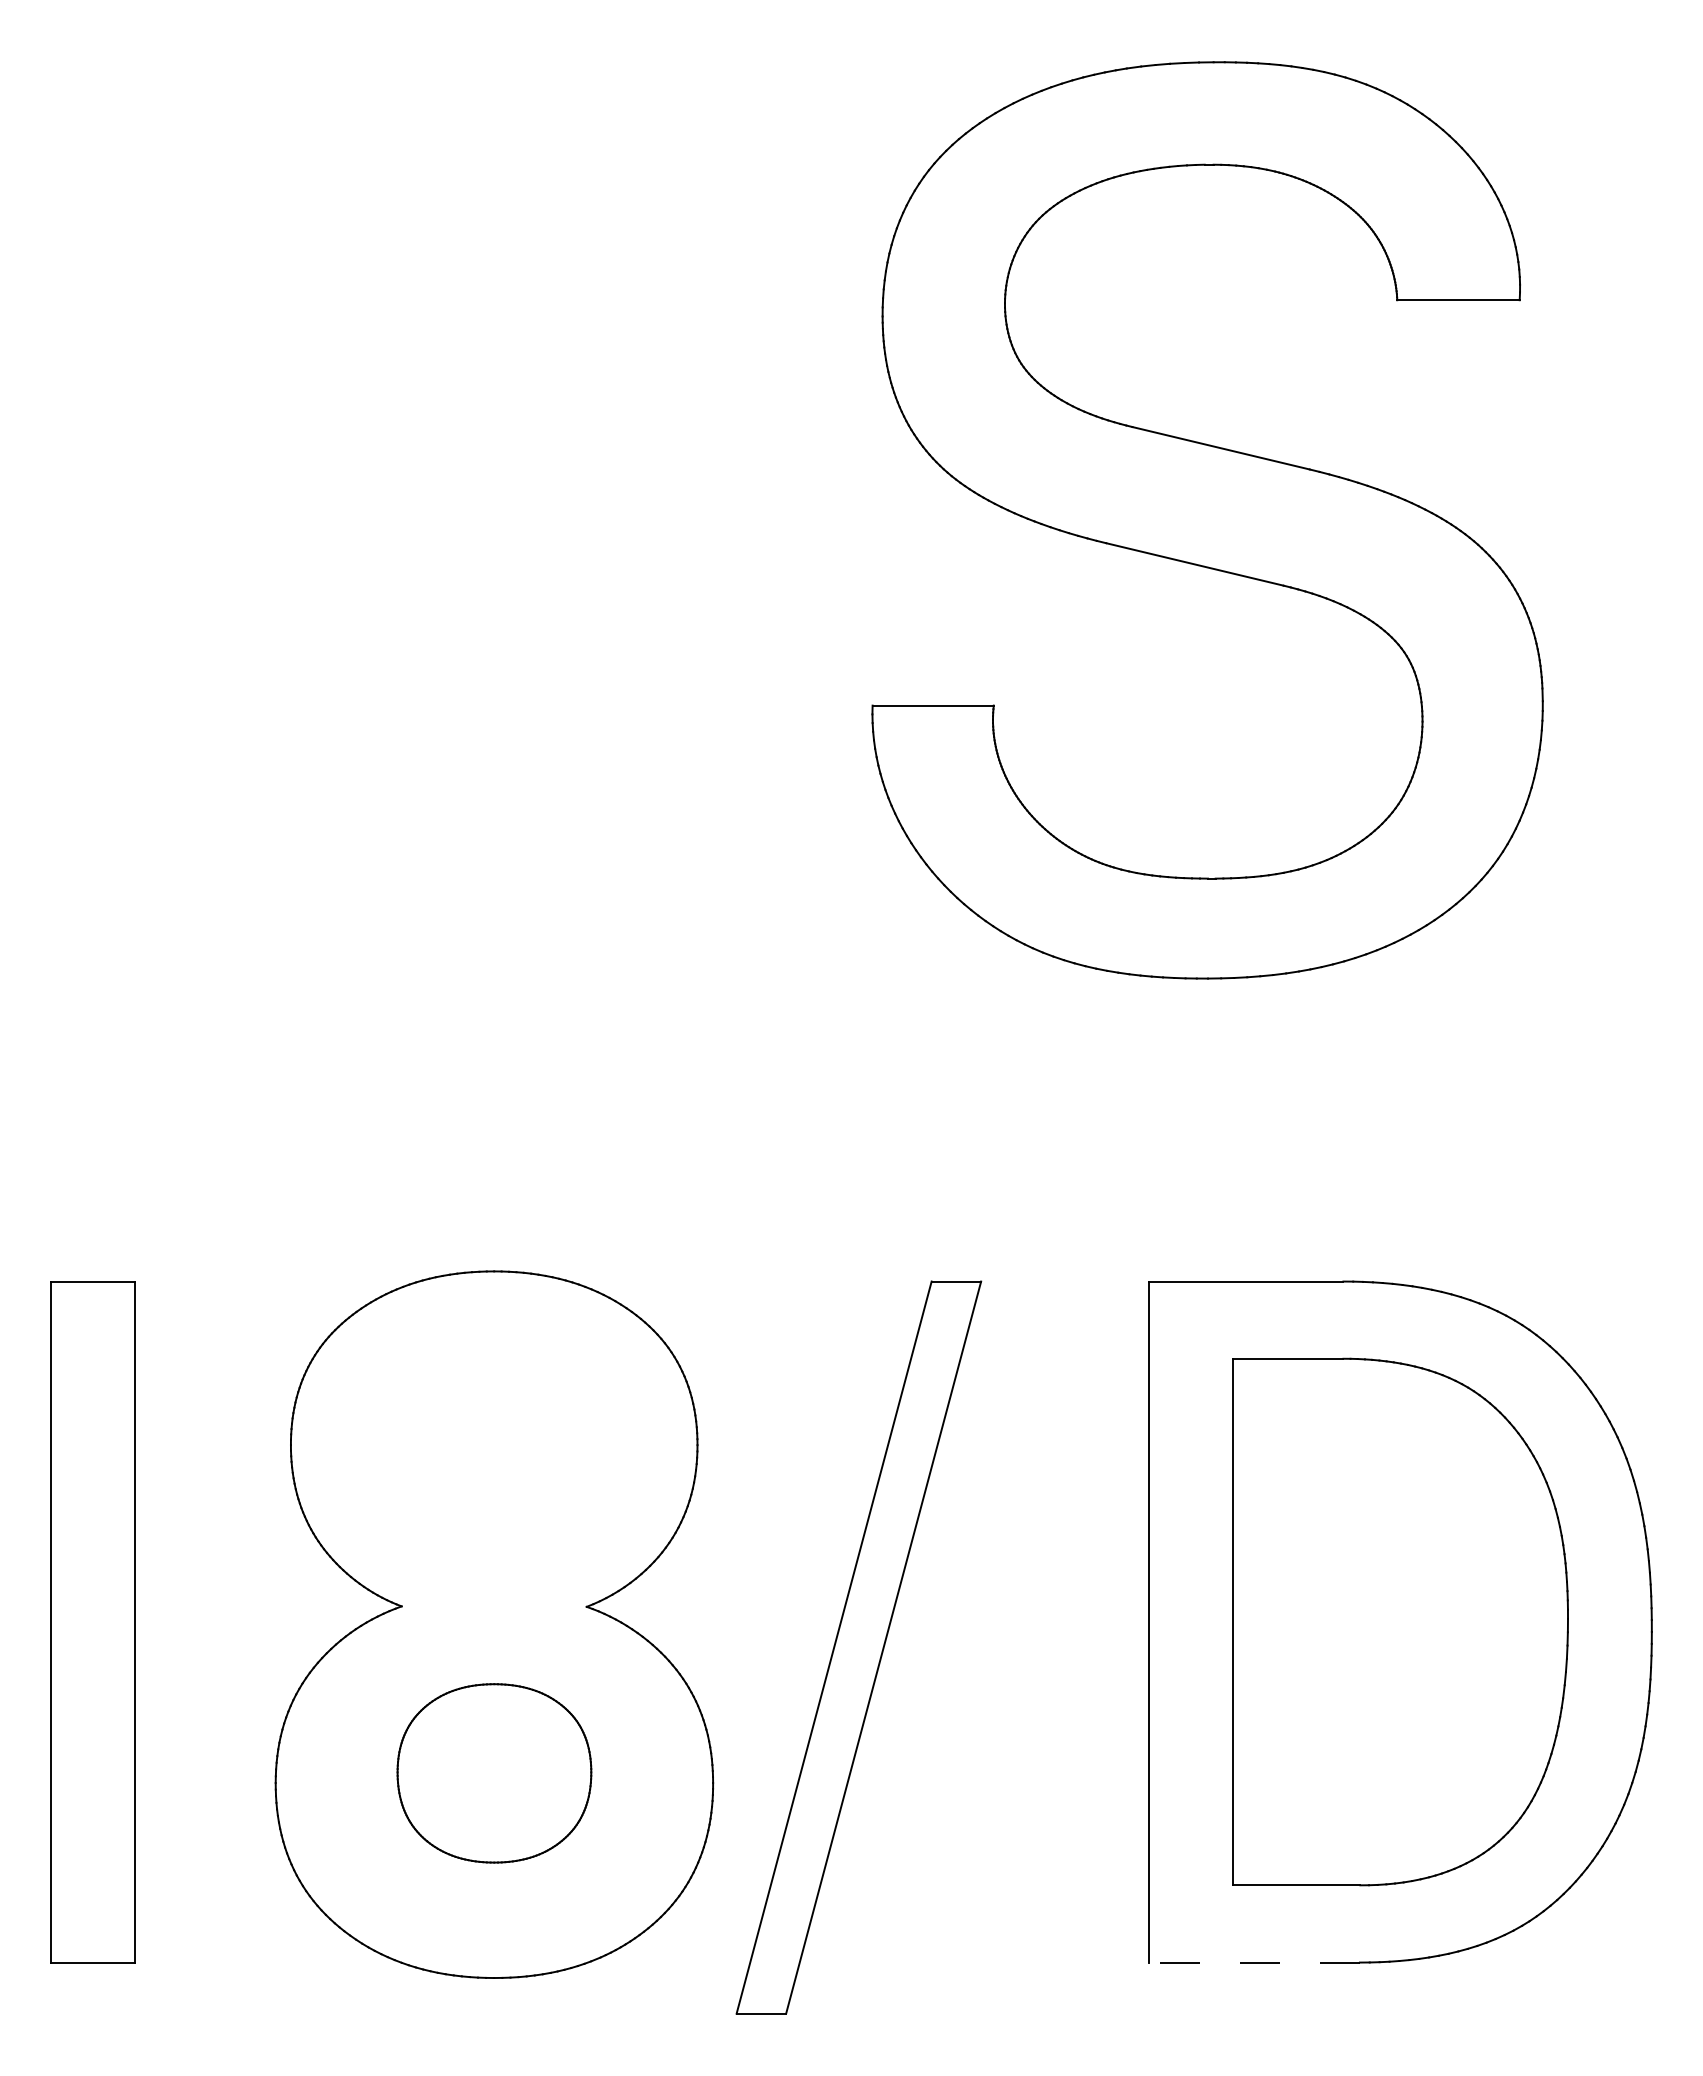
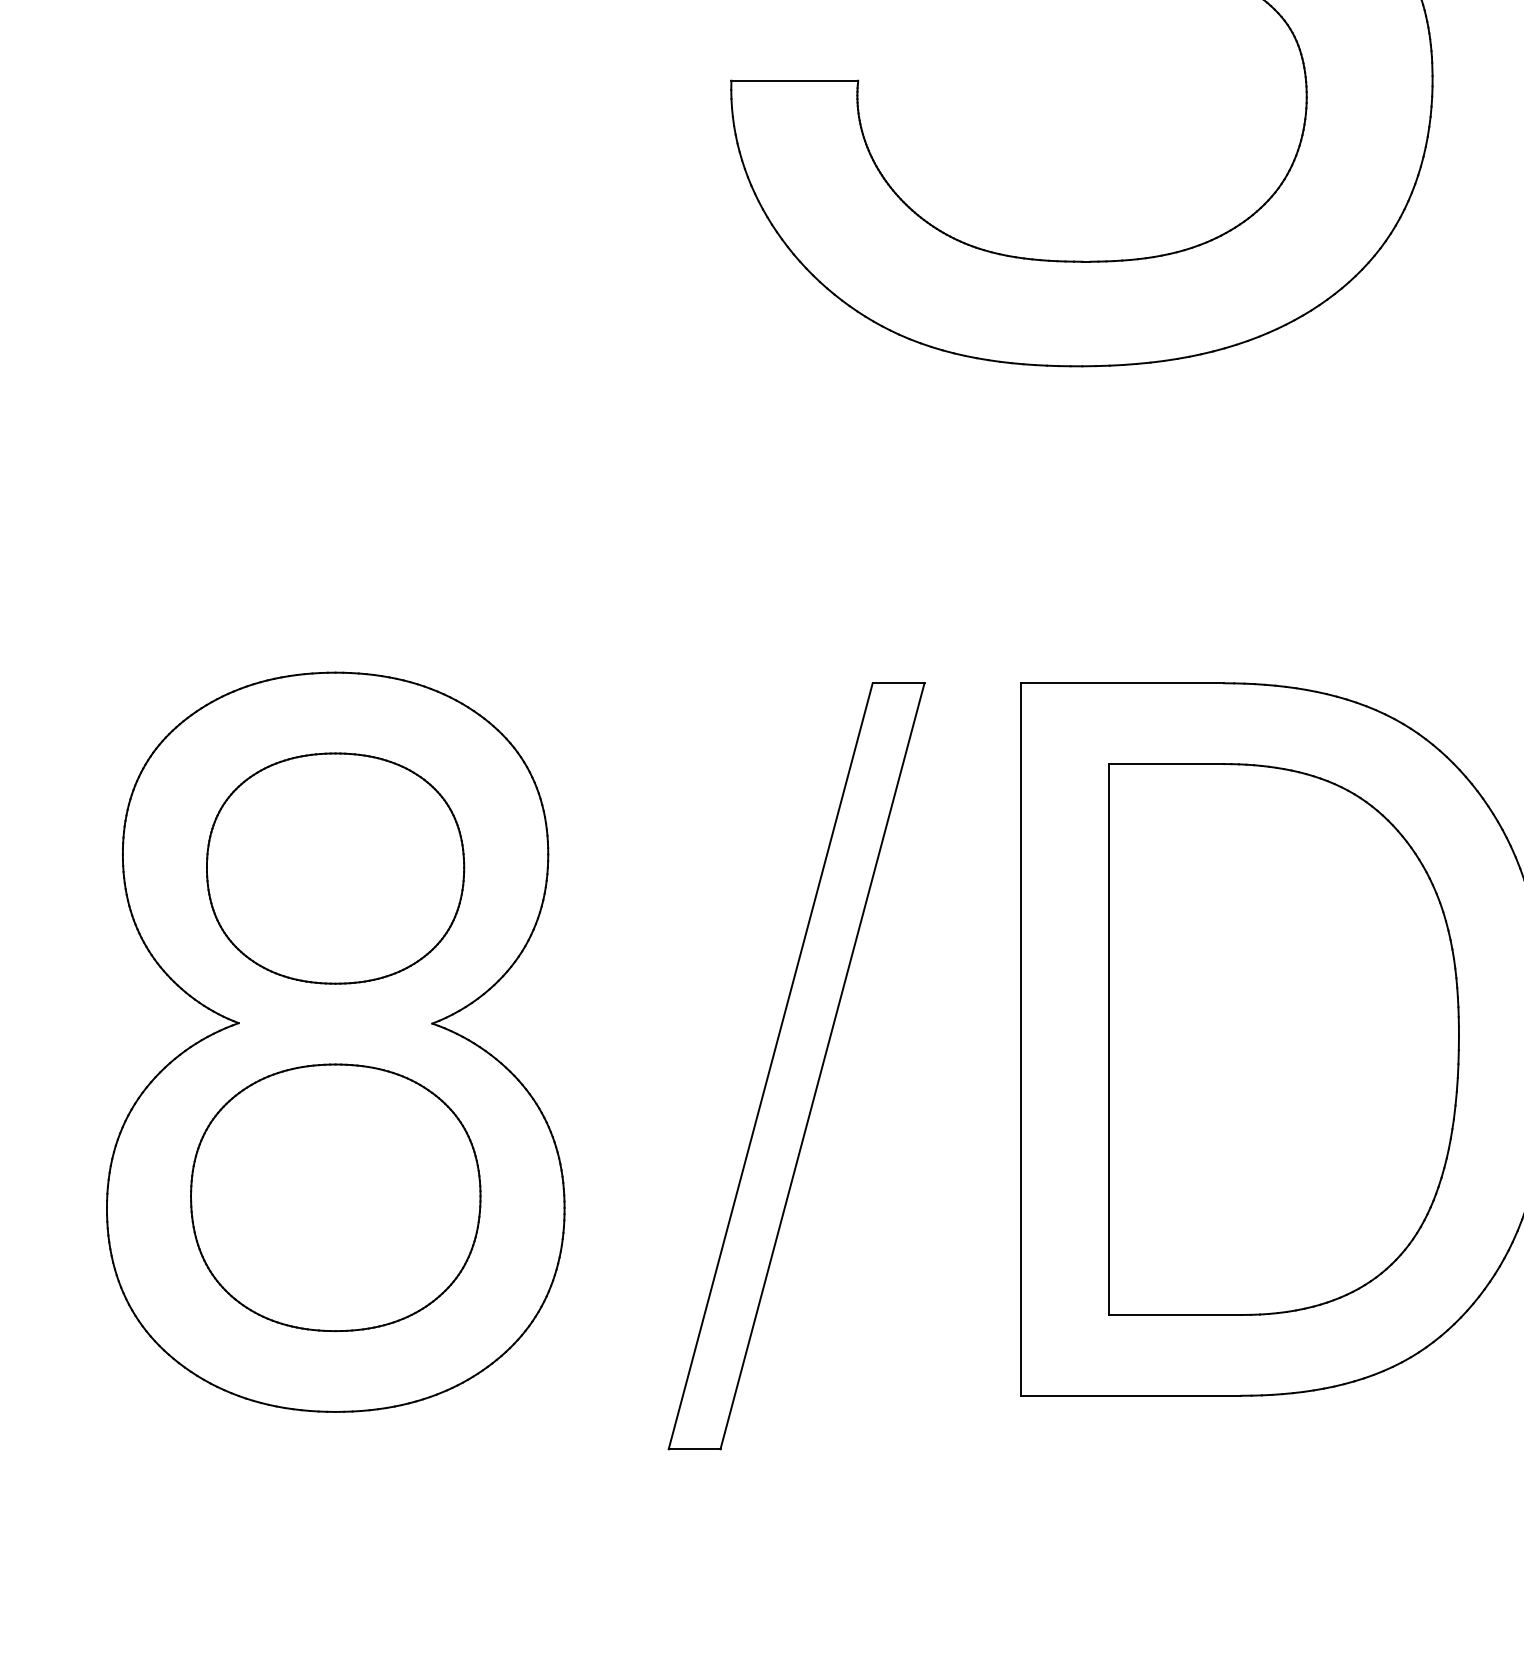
part: (494, 1458) -> (335, 868), added
part: (858, 1647) -> (796, 1066), moved
part: (494, 1773) -> (335, 1197), size x1.43
line: (1254, 1962) -> (1130, 1395), dashed -> solid

